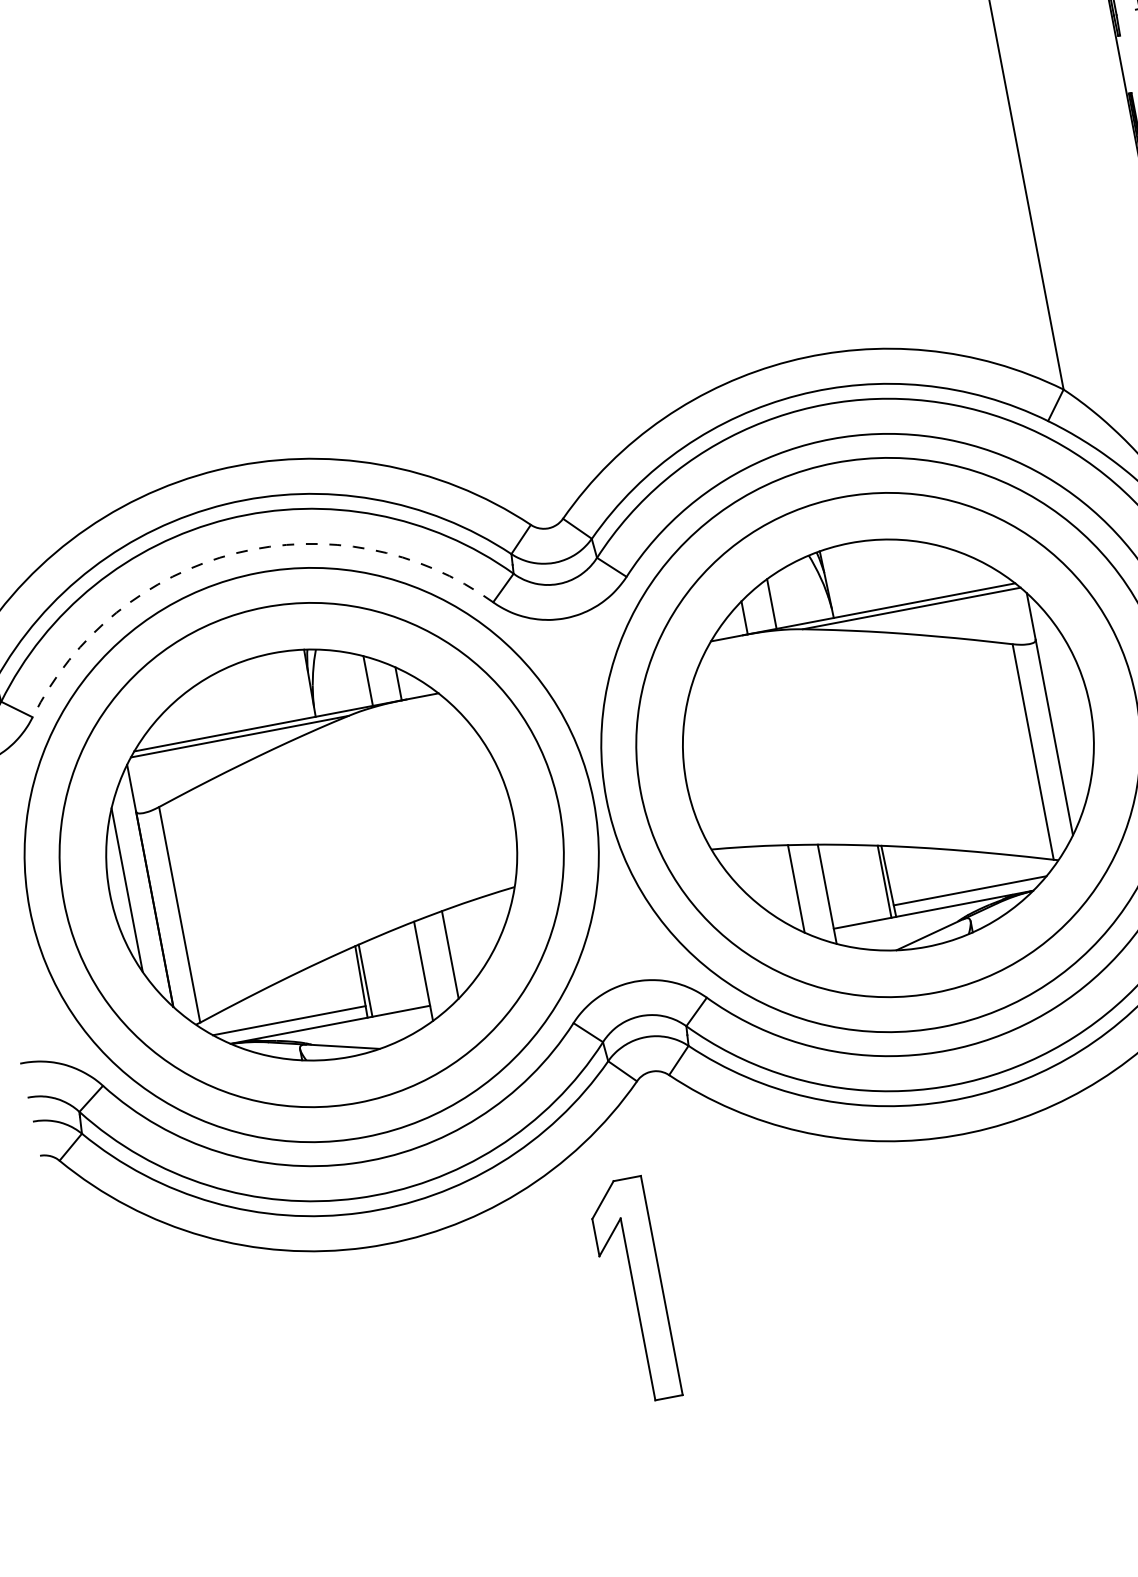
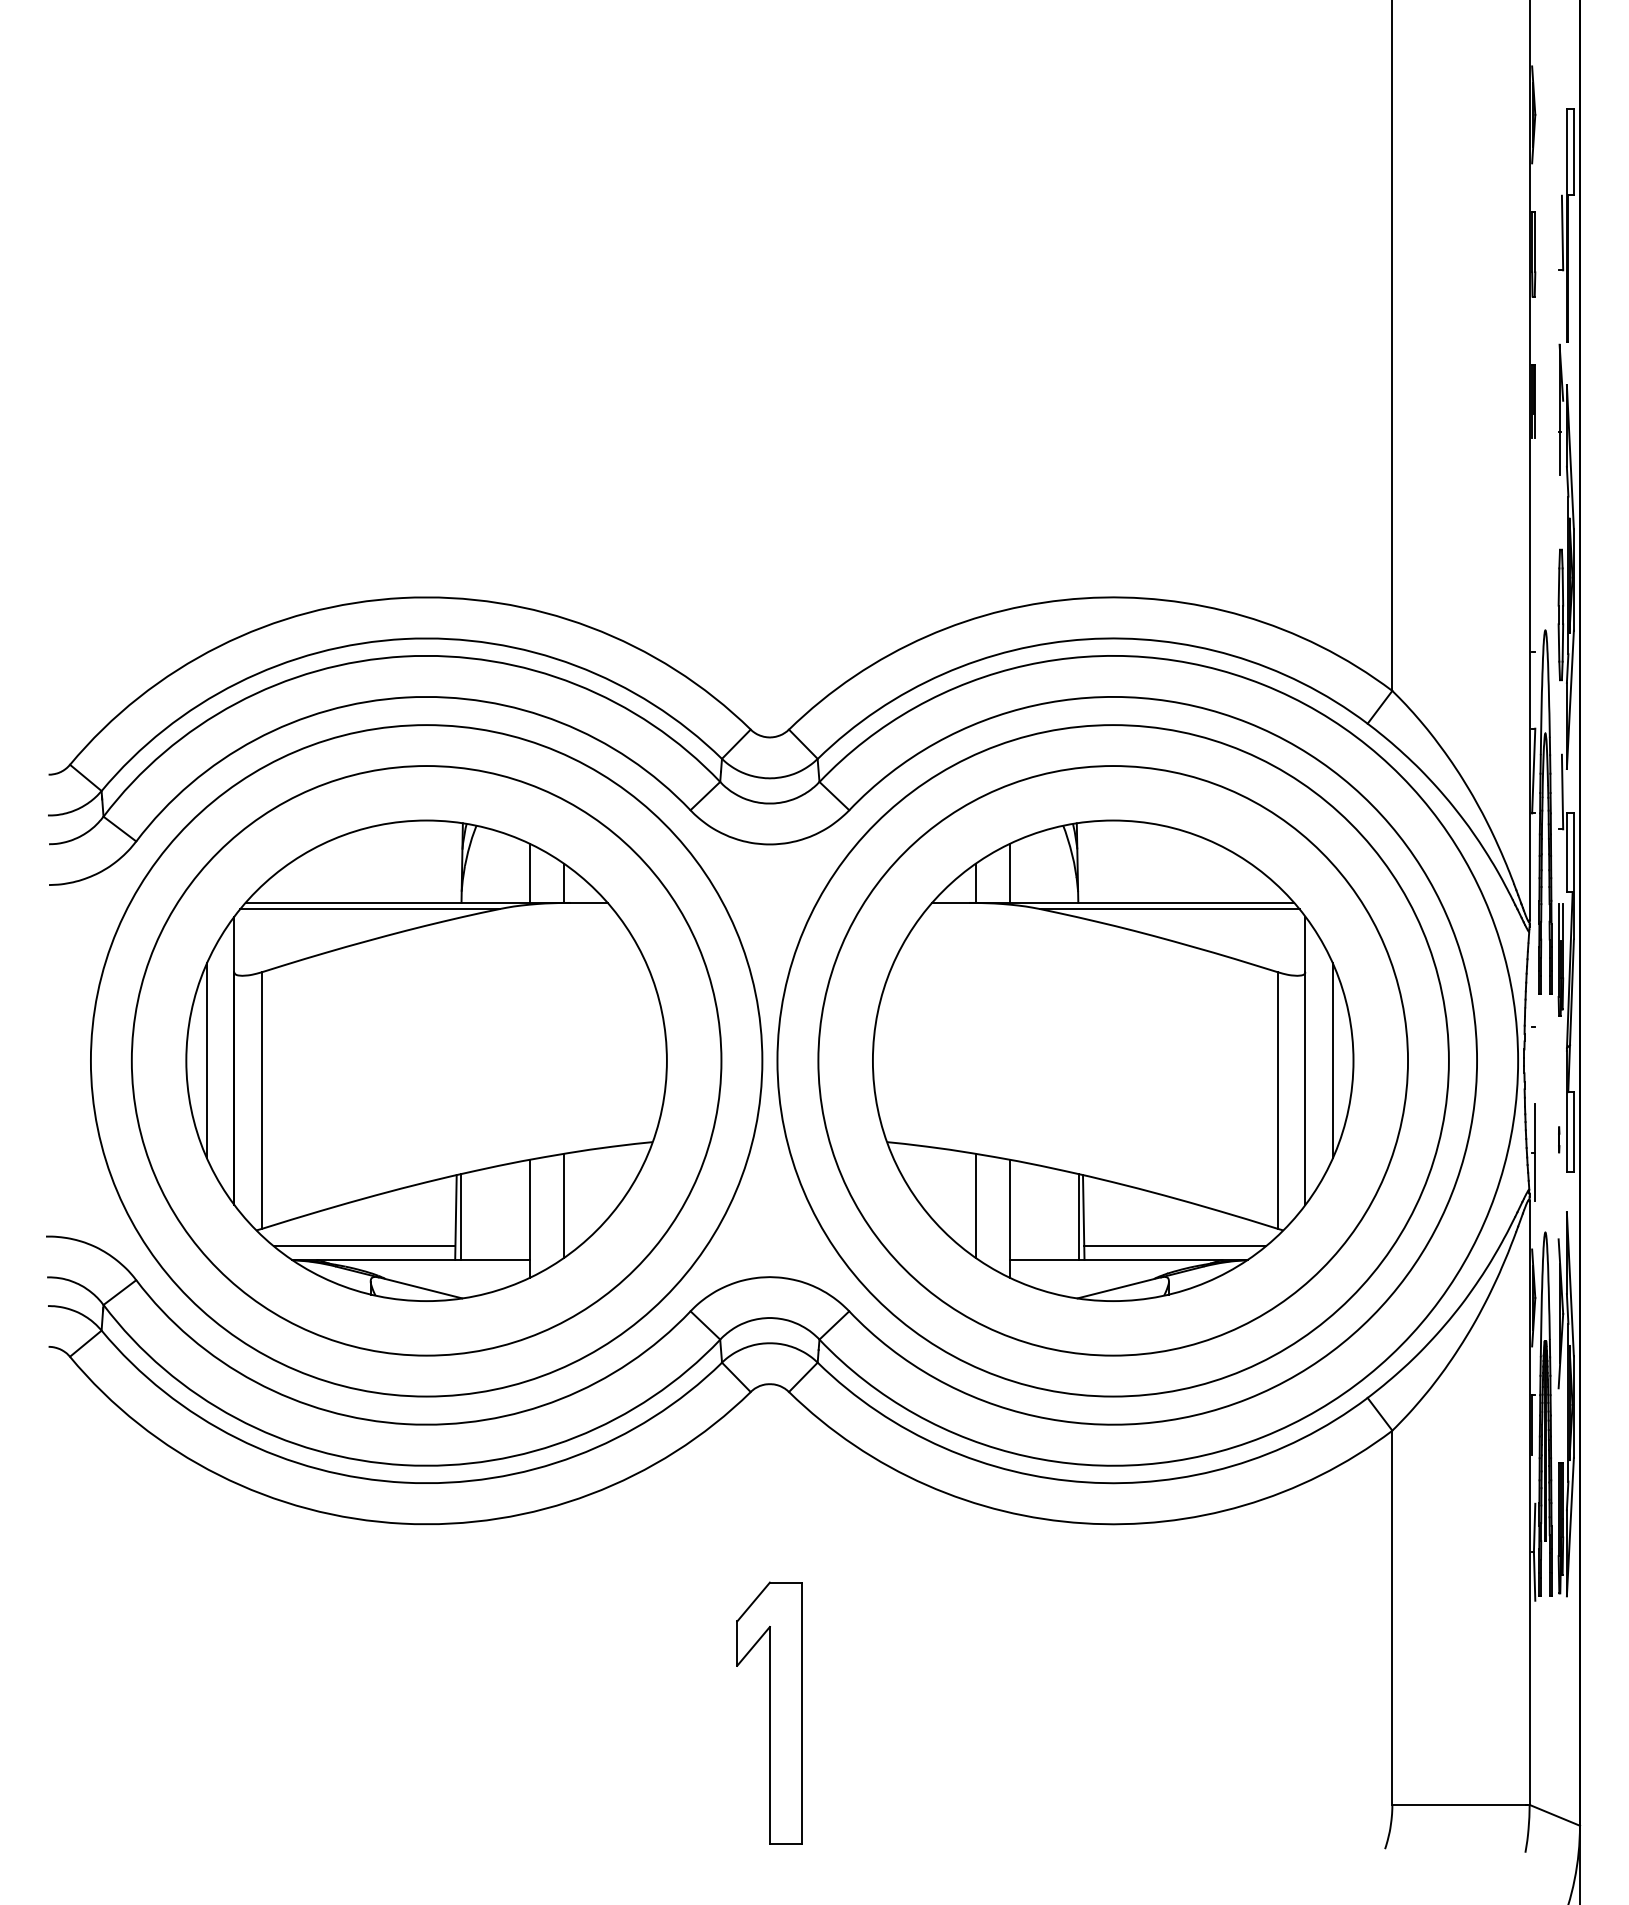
arc: (236, 553) -> (406, 697), dashed -> solid
line: (1072, 709) -> (1332, 1060), added
part: (634, 1290) -> (769, 1712), moved

